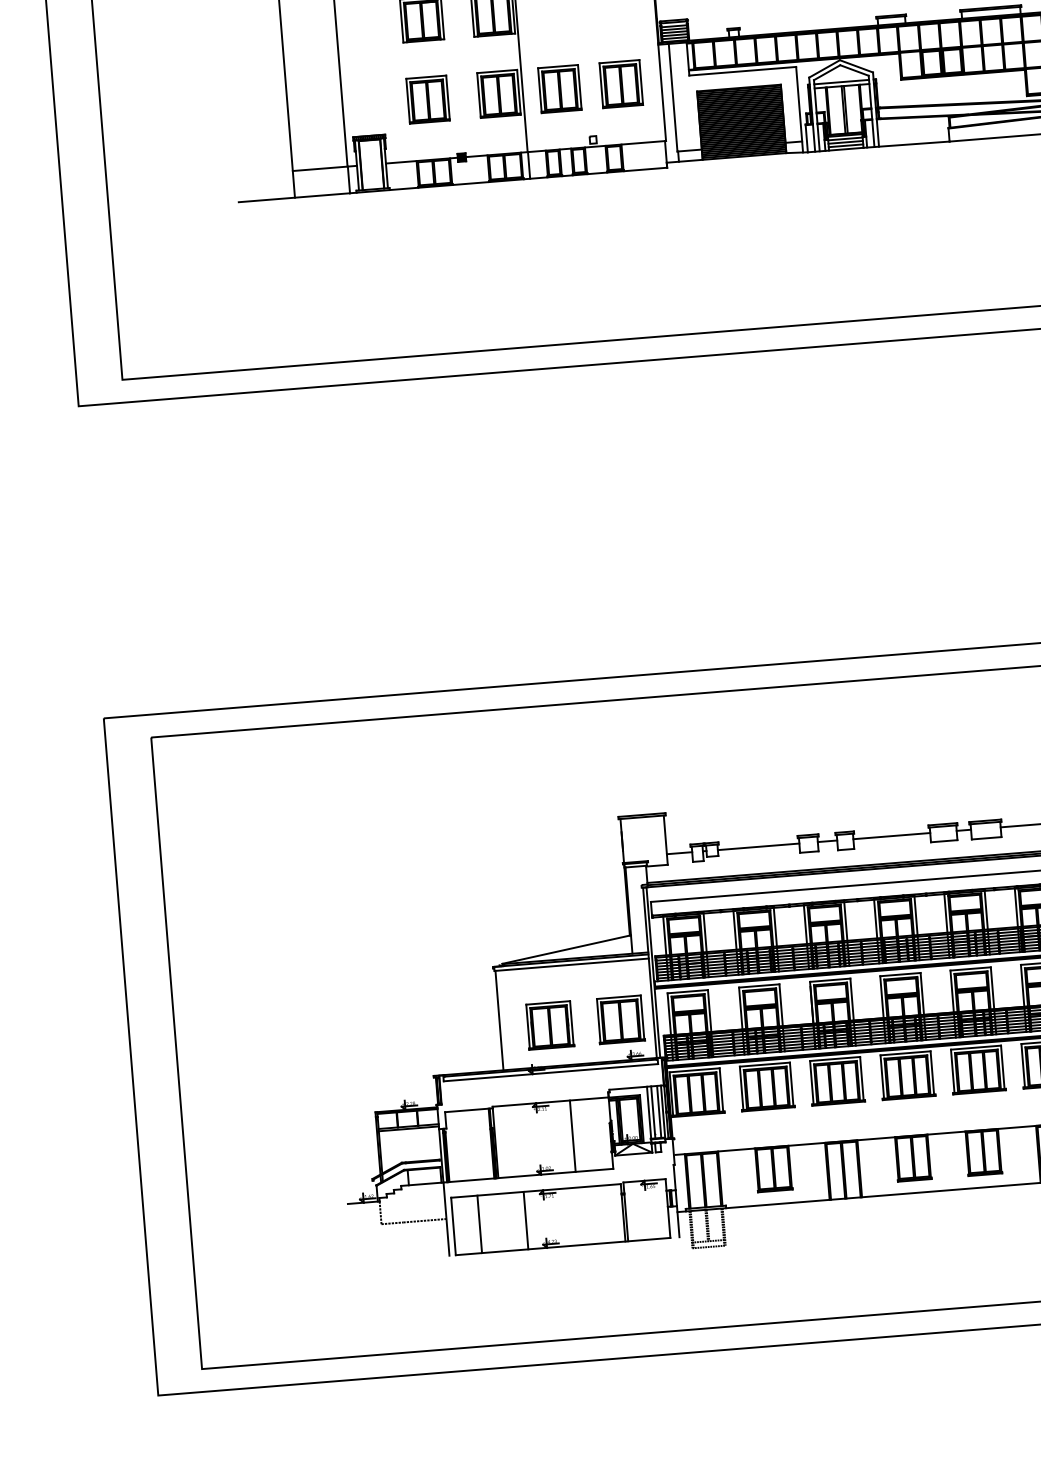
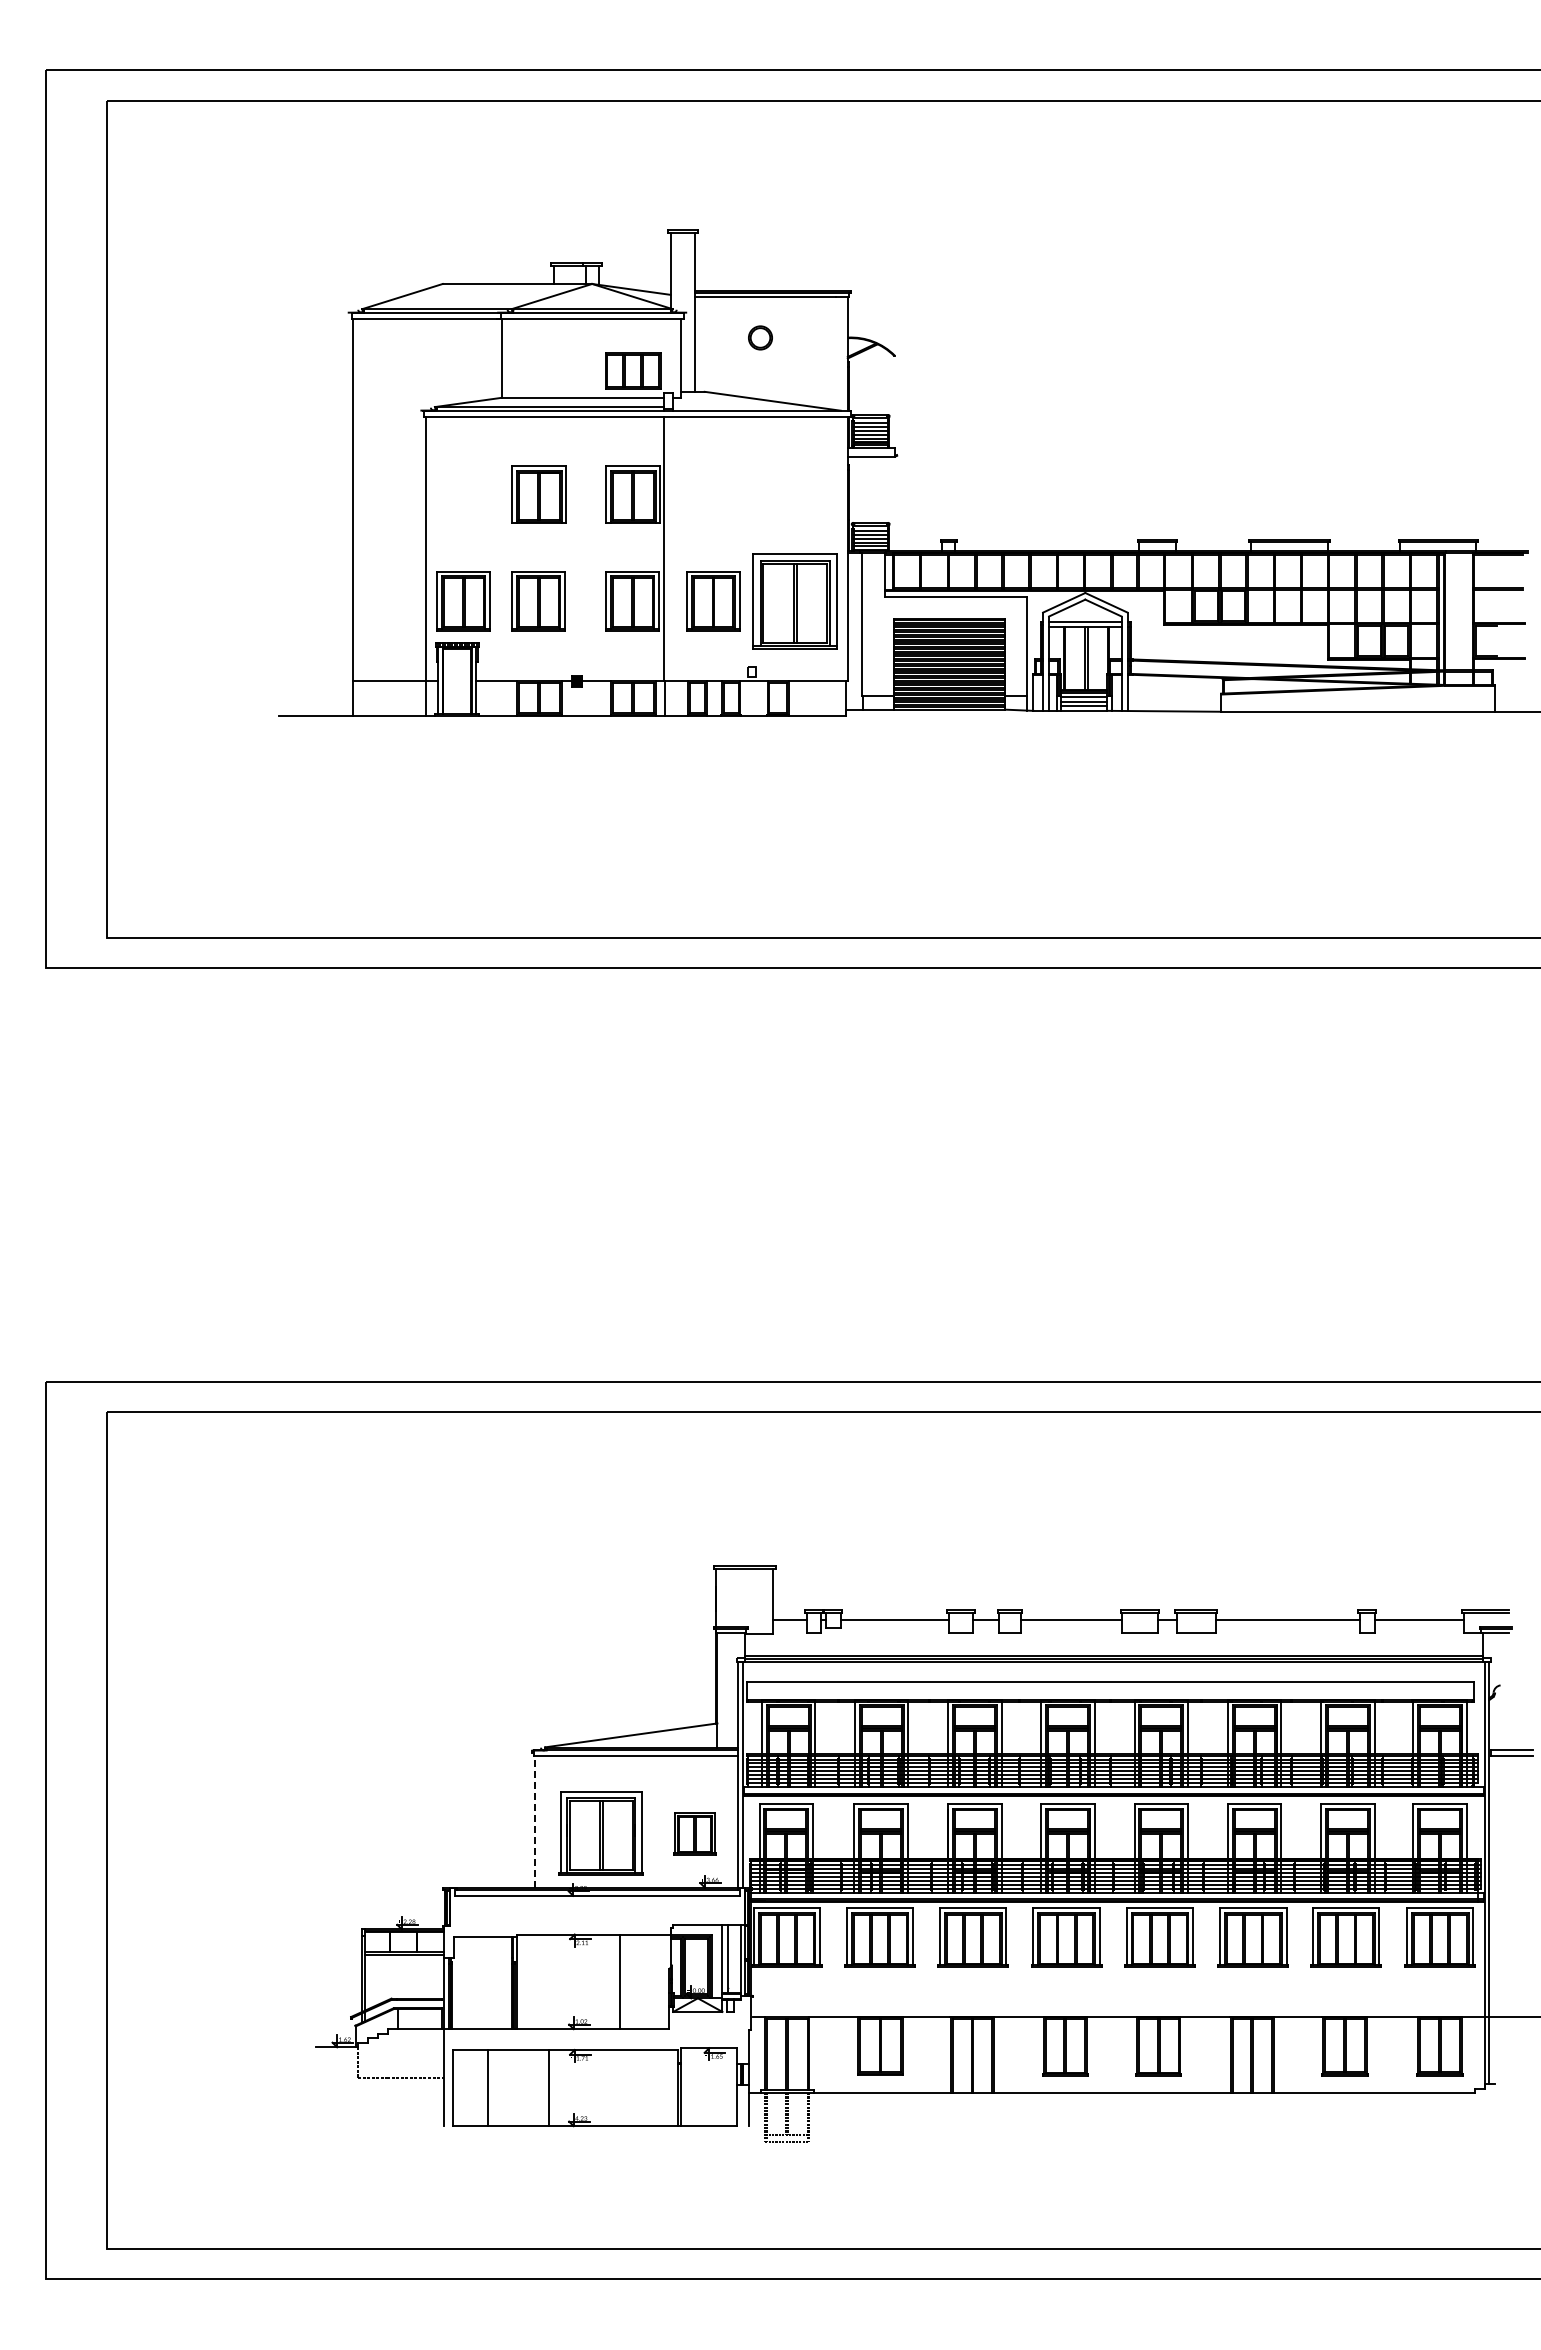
part: (621, 84) -> (794, 601), size x1.6
part: (371, 104) -> (463, 601), added
part: (620, 1019) -> (694, 1833), size x0.7
line: (499, 1020) -> (535, 1821), solid -> dashed
part: (549, 1025) -> (600, 1833), size x1.4
line: (658, 1111) -> (735, 1958), removed

